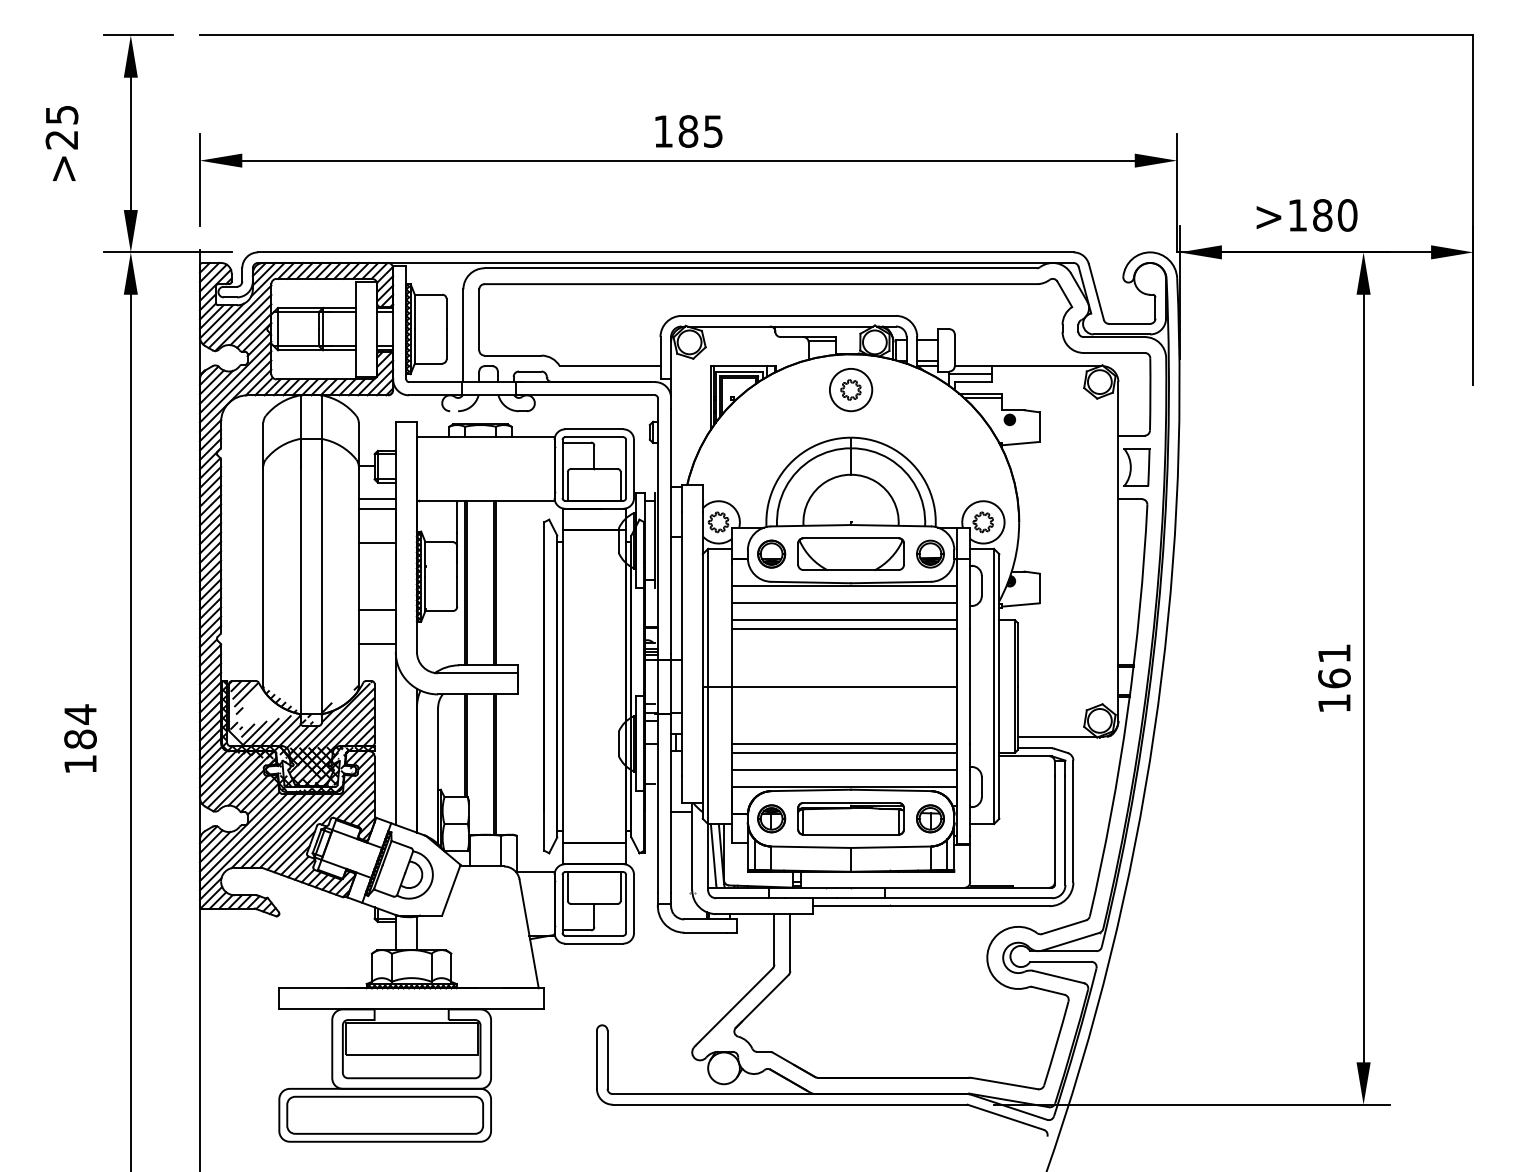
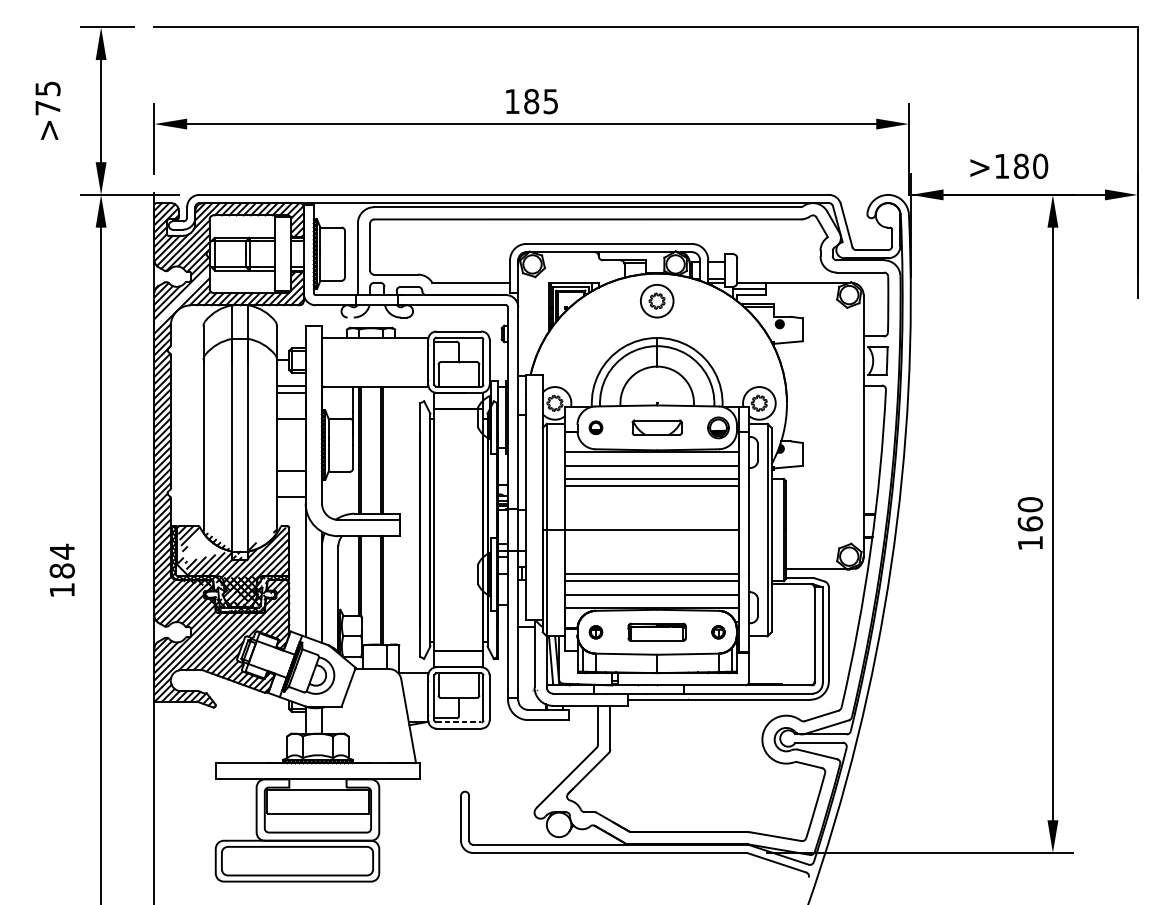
text: (61, 139) -> (47, 107), >25 -> >75
line: (235, 386) -> (181, 298), removed
part: (771, 553) -> (595, 427), size x0.6
part: (850, 553) -> (656, 427), size x0.6
text: (1334, 653) -> (1030, 504), 161 -> 160
part: (771, 818) -> (595, 632), size x0.6
part: (850, 818) -> (656, 632), size x0.7
part: (930, 818) -> (718, 632), size x0.6
line: (594, 935) -> (459, 722), solid -> dashed

